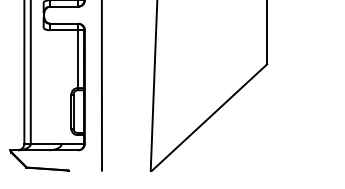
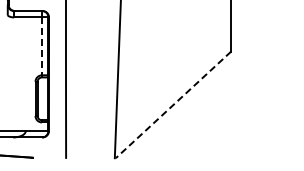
line: (77, 58) -> (41, 45), solid -> dashed
line: (209, 117) -> (173, 104), solid -> dashed

